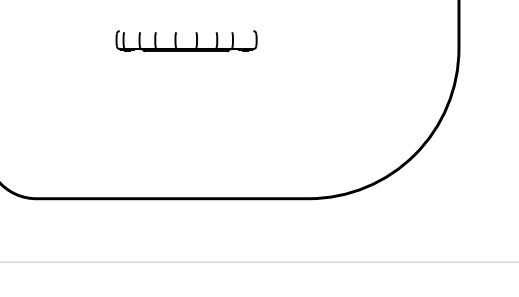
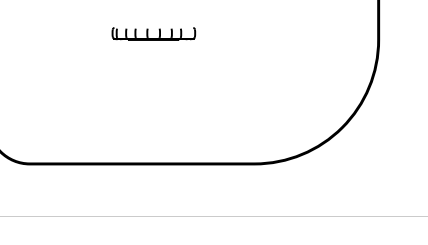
part: (186, 40) -> (153, 33), size x0.71

